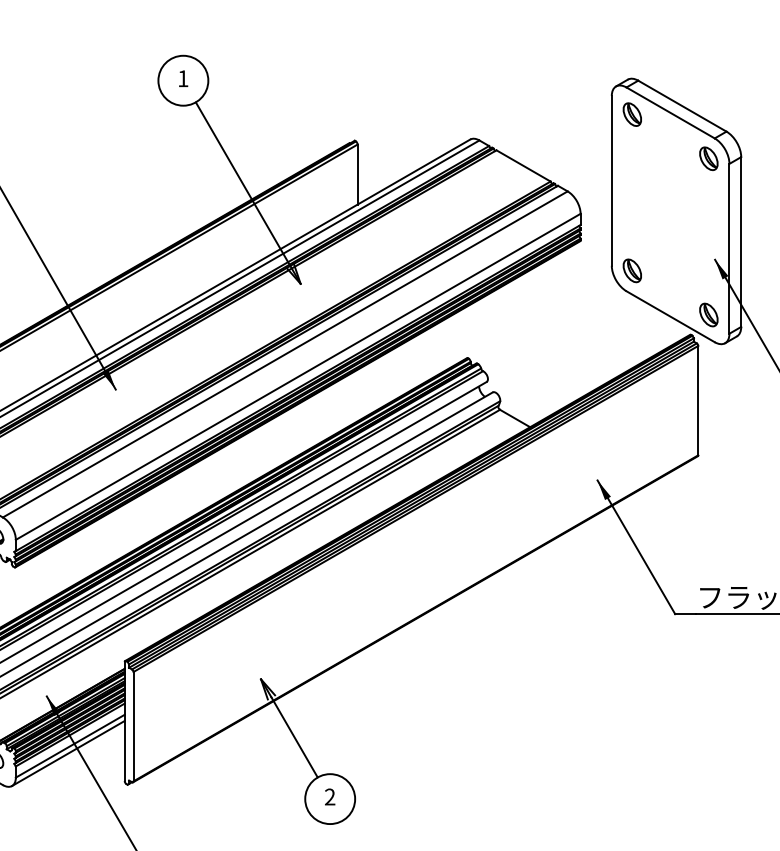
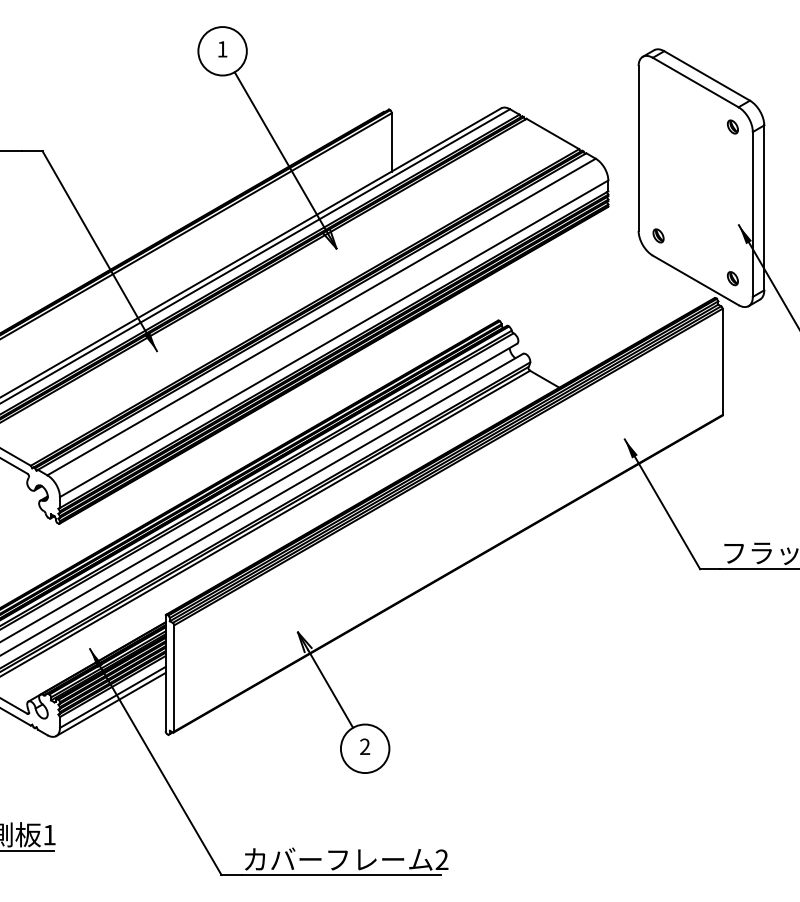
part: (632, 114) -> (658, 84), removed
part: (708, 158) -> (732, 126), size x0.6
part: (632, 270) -> (658, 235), size x0.6
part: (708, 314) -> (732, 278), size x0.6

